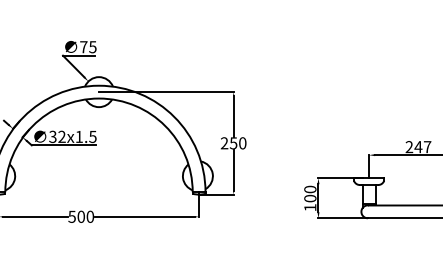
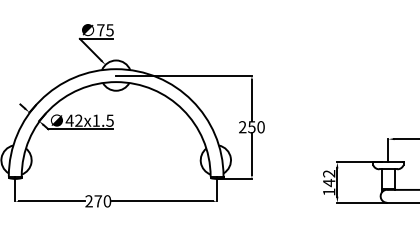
text: (52, 136) -> (69, 120), 32x1.5 -> 42x1.5
text: (310, 193) -> (329, 177), 100 -> 142
text: (76, 216) -> (93, 200), 500 -> 270

